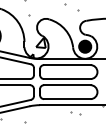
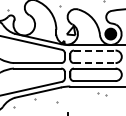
line: (67, 65) -> (94, 50), solid -> dashed
line: (67, 79) -> (94, 63), solid -> dashed

